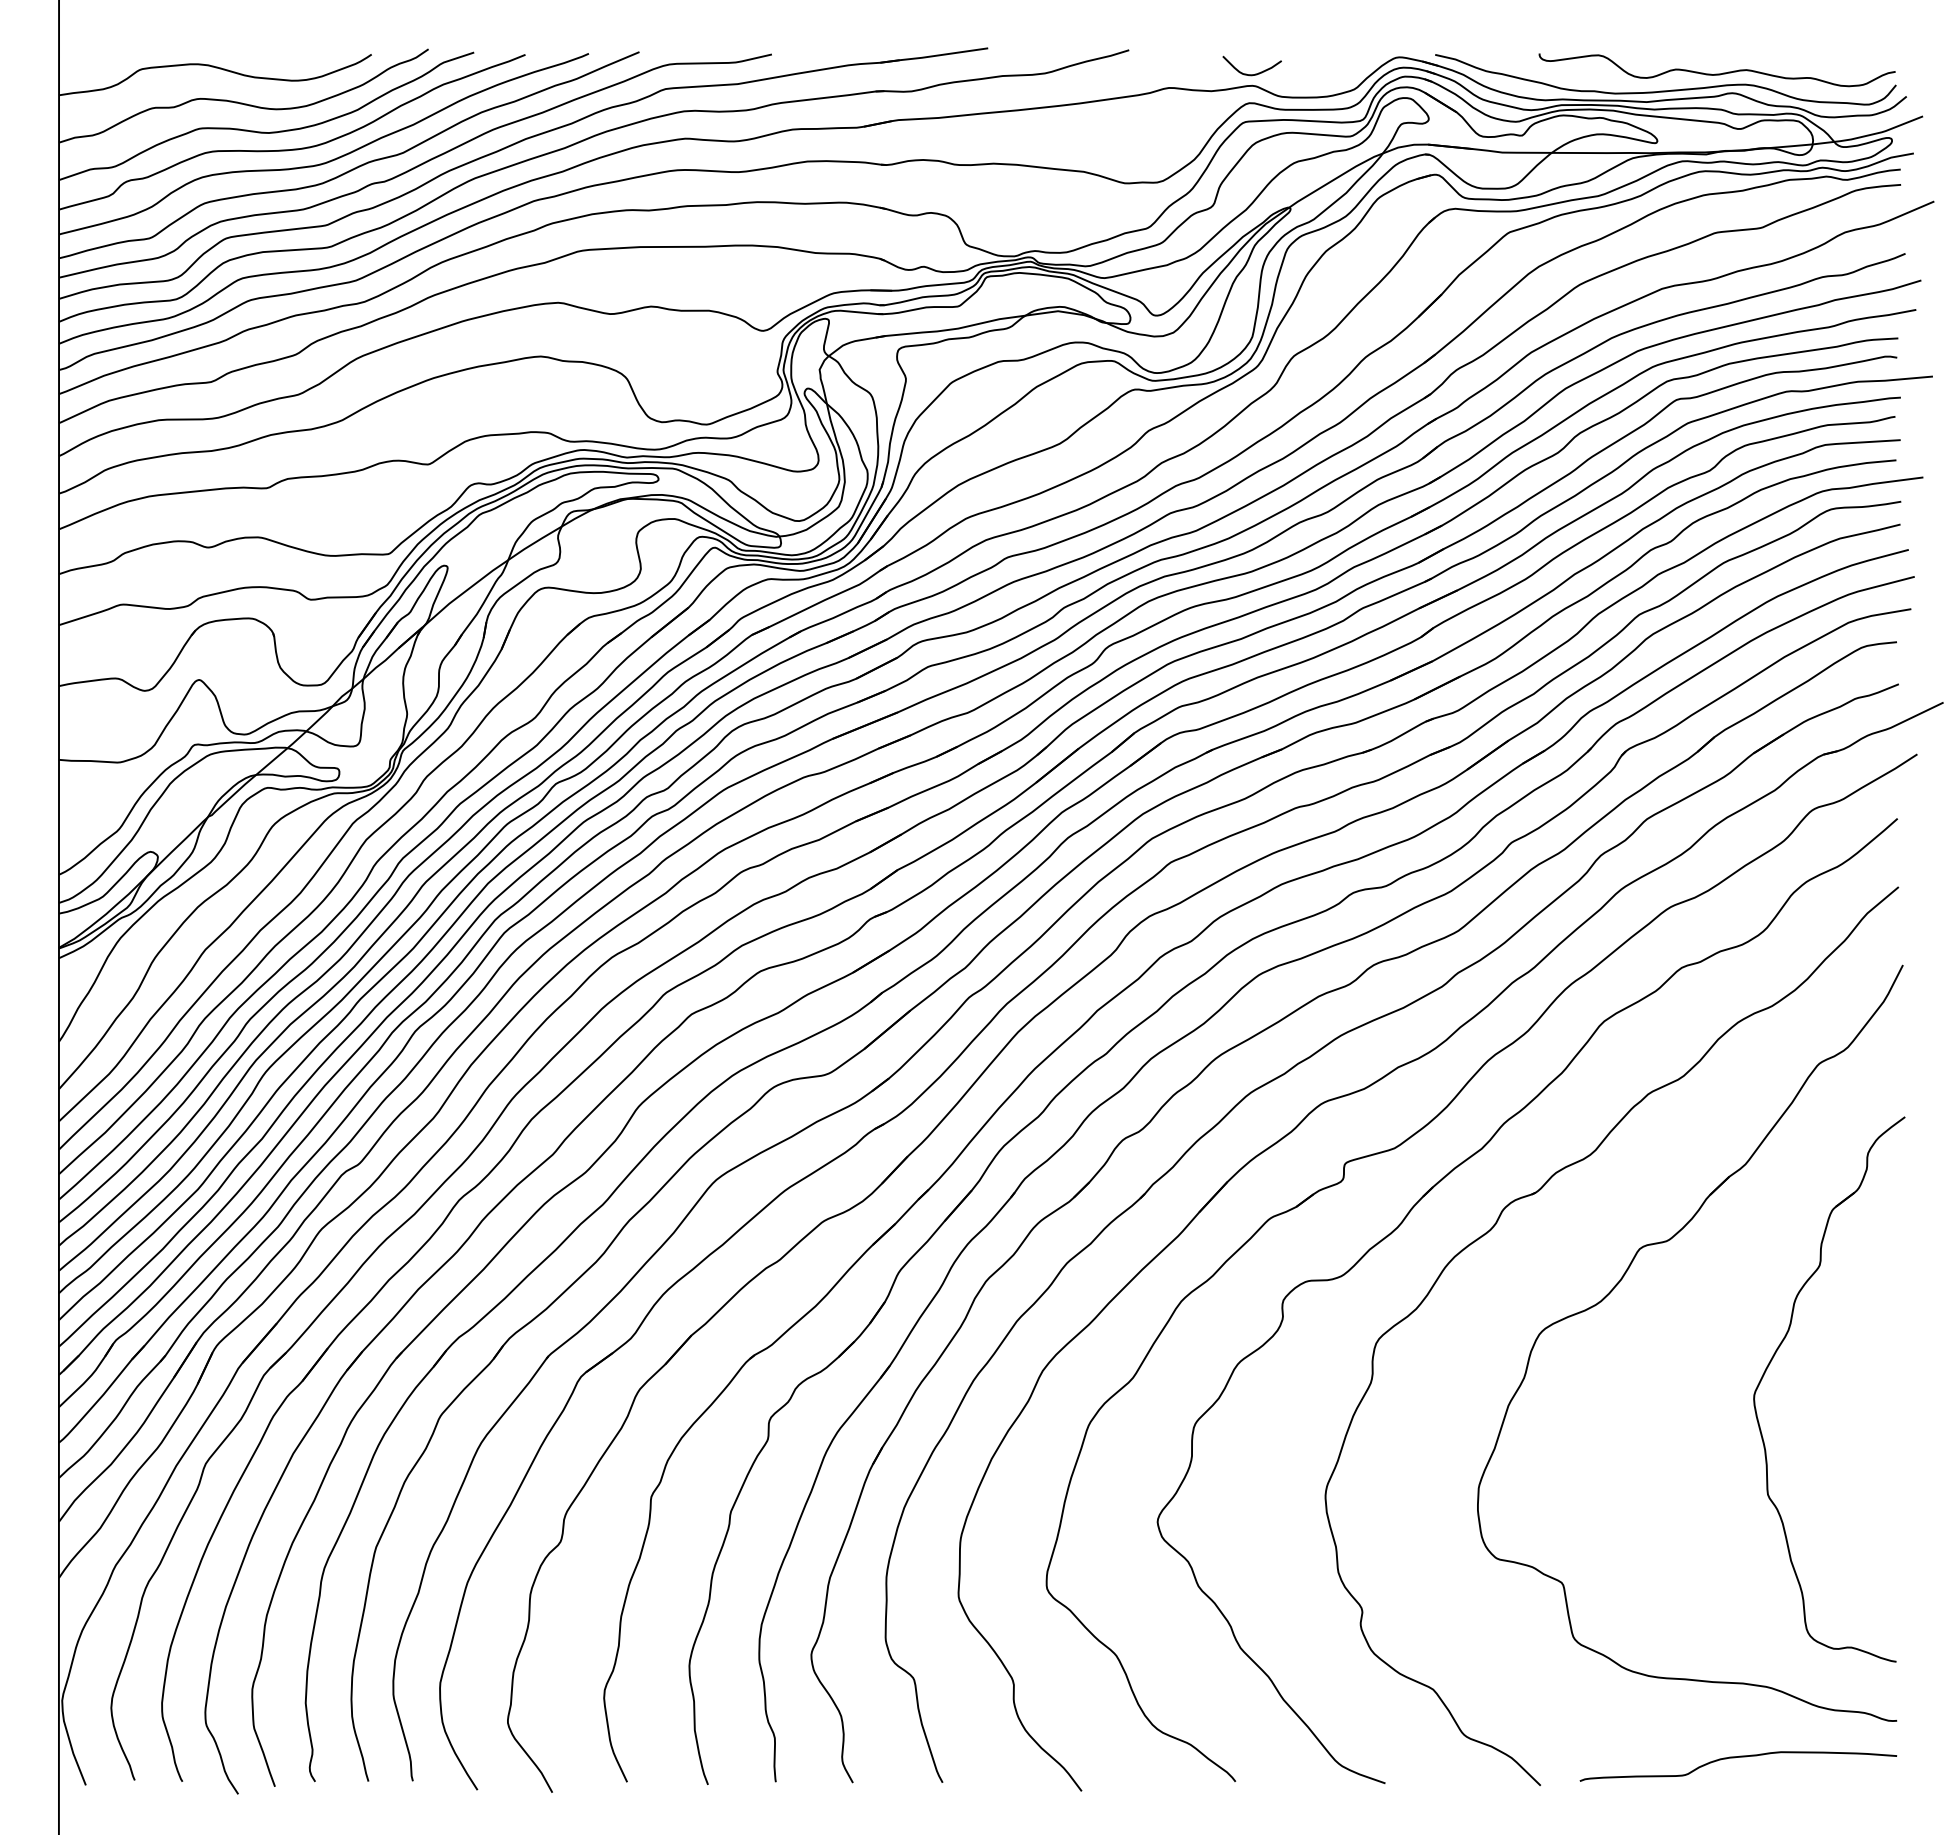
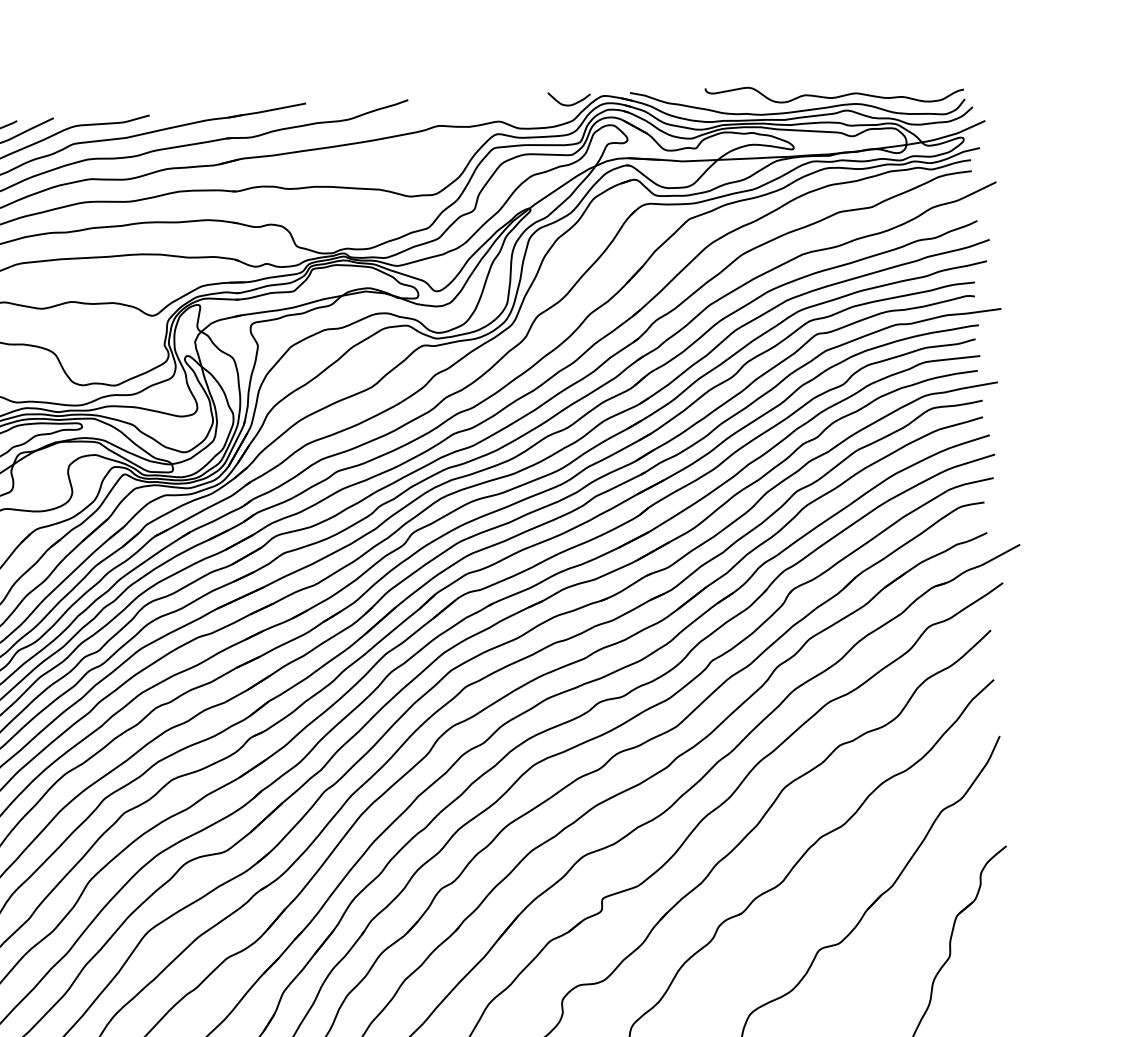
curve: (1255, 73) -> (571, 104), moved

